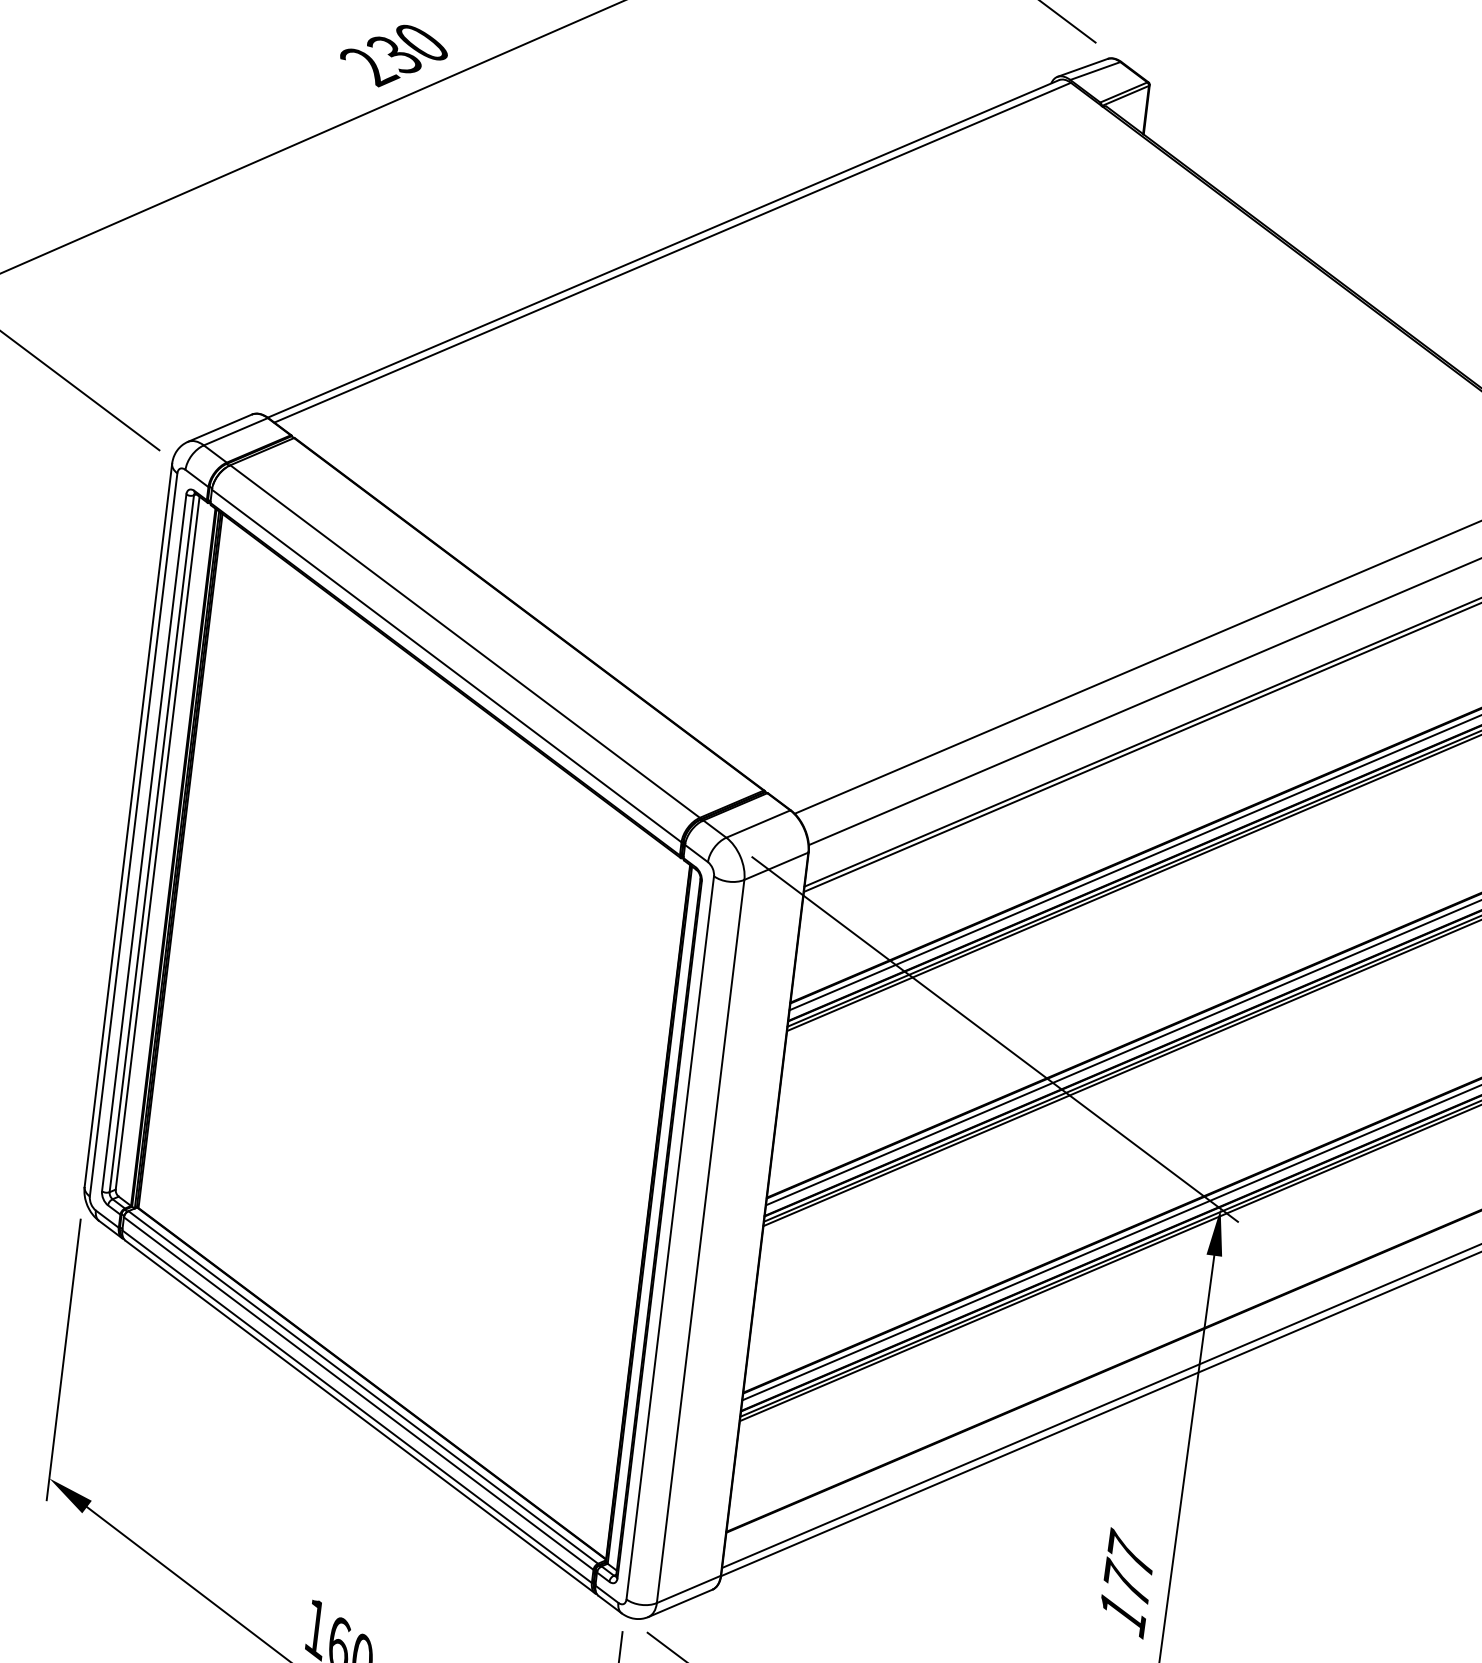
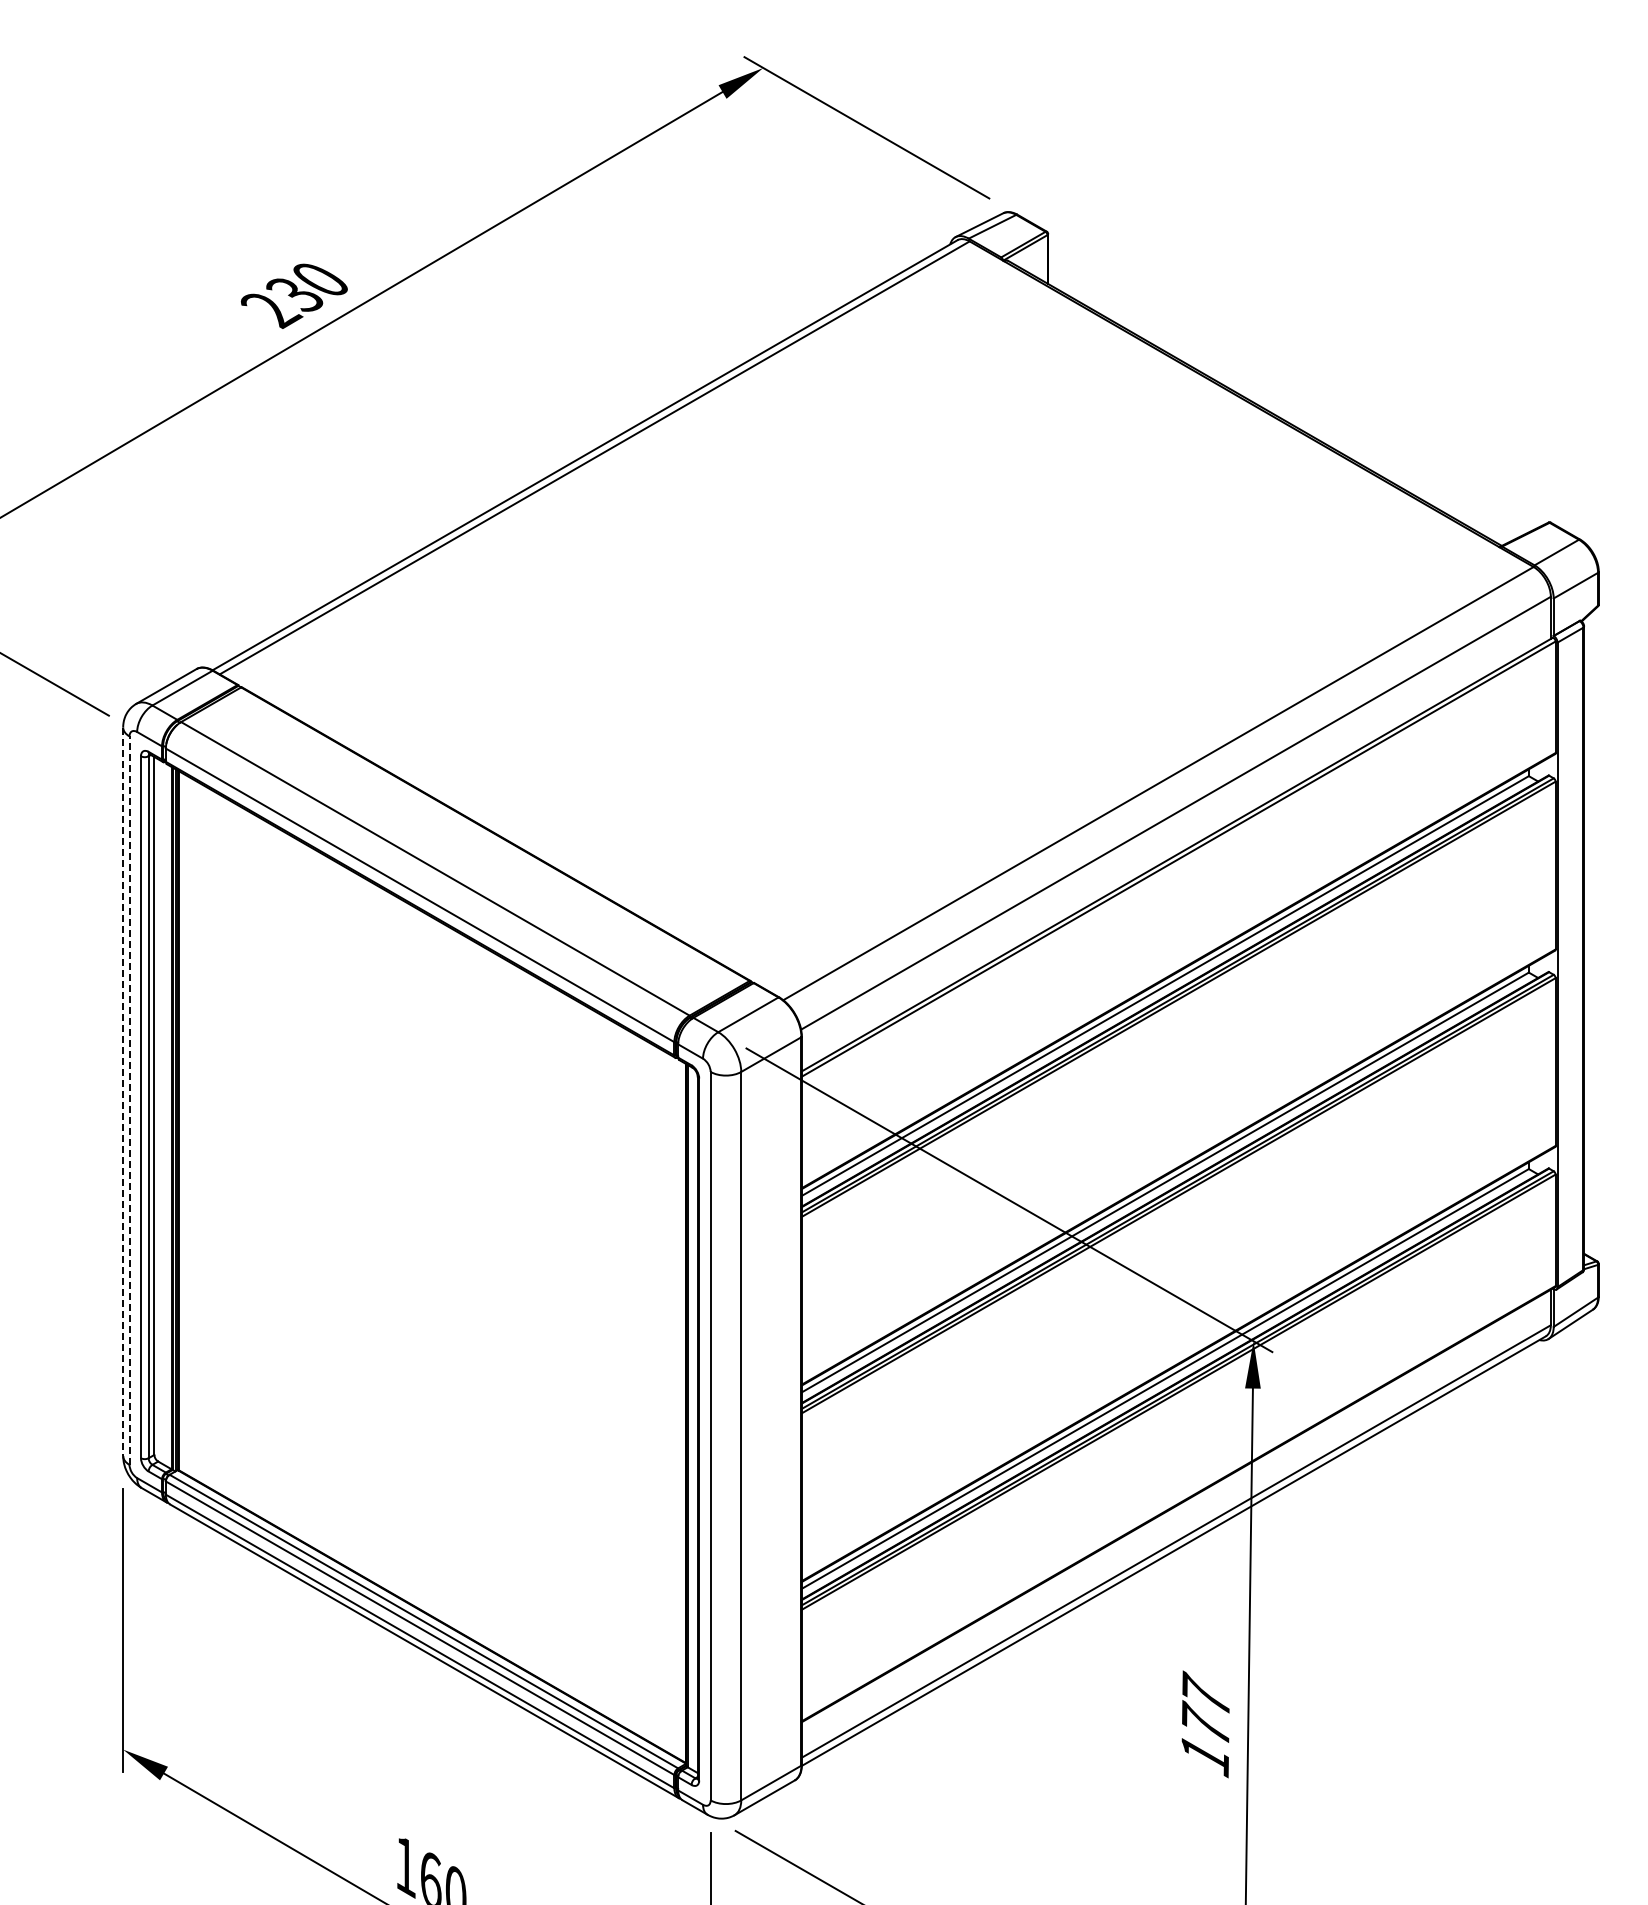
line: (128, 826) -> (123, 1092), solid -> dashed
line: (133, 834) -> (129, 1100), solid -> dashed

